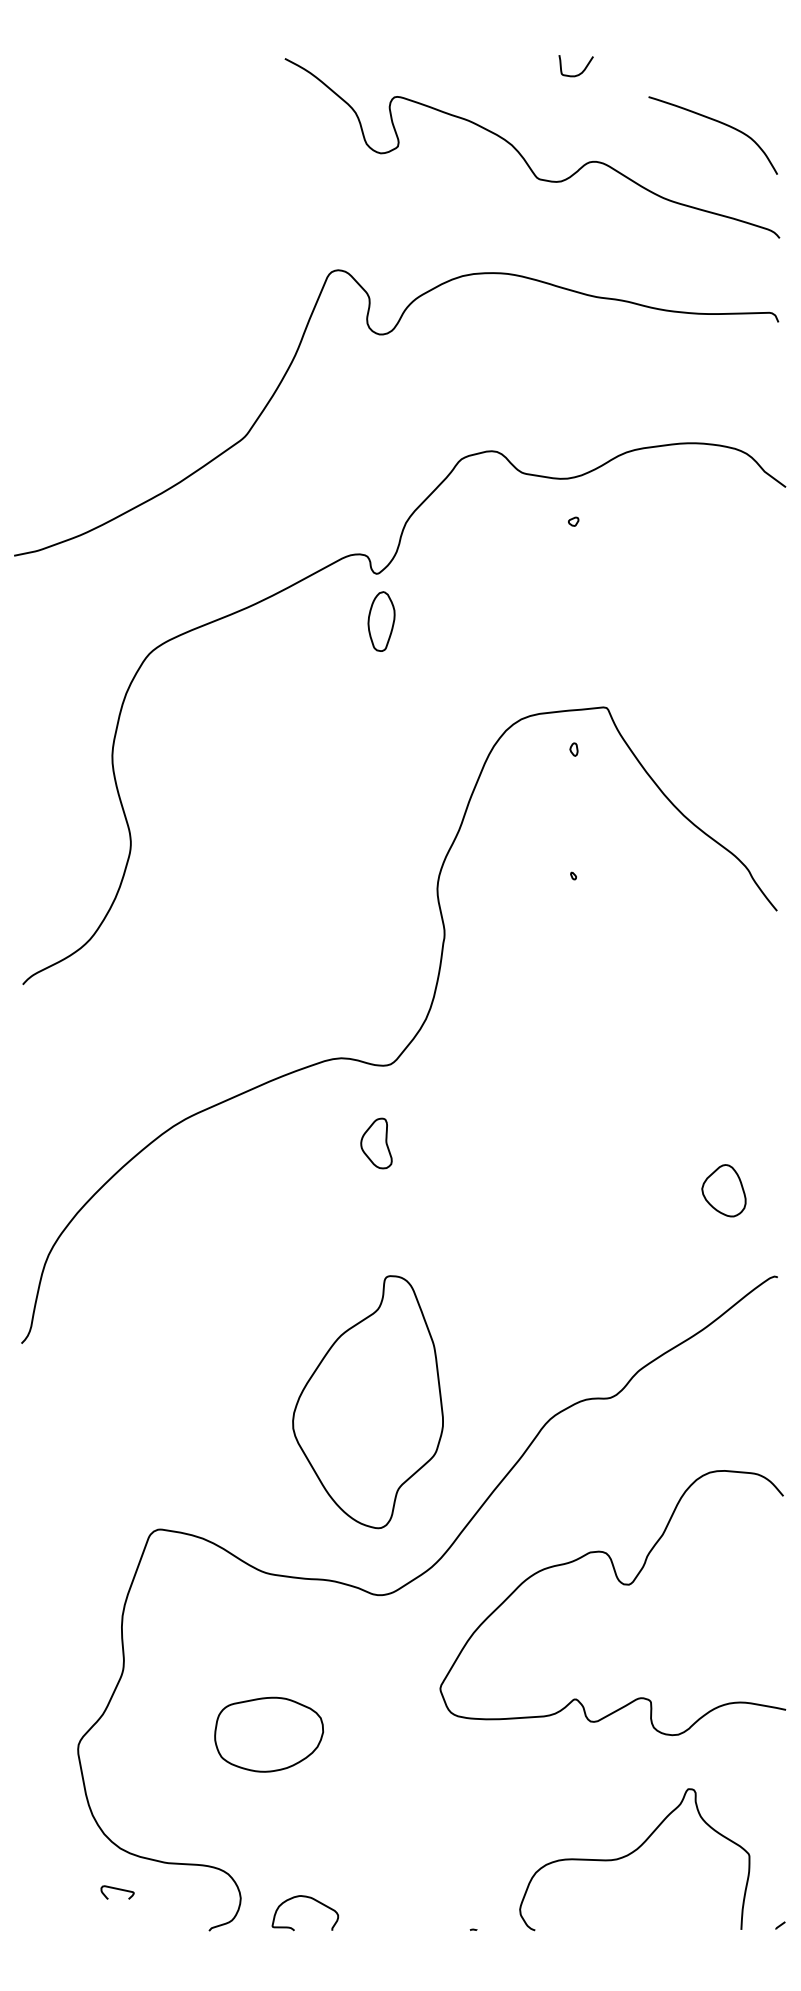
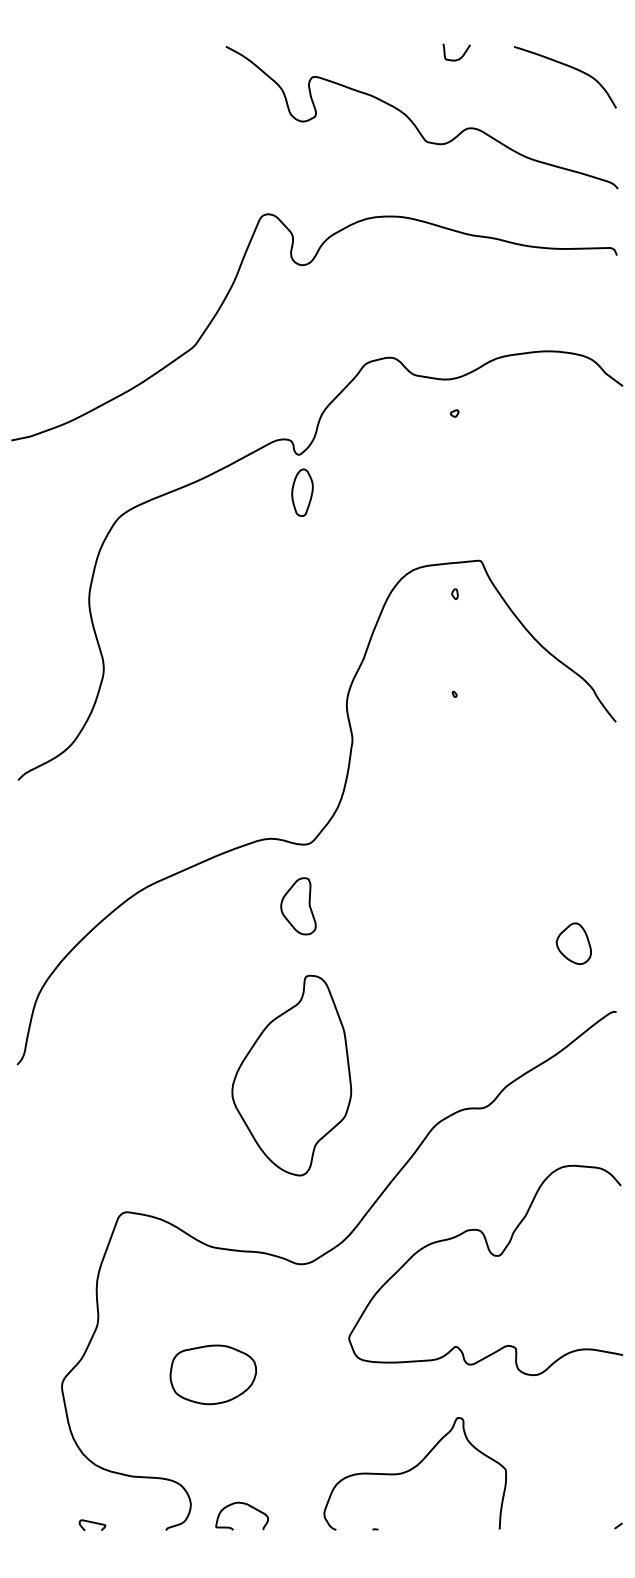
curve: (717, 122) -> (568, 67), moved
part: (376, 1143) -> (298, 906), size x1.43
part: (367, 1402) -> (291, 1075), moved
curve: (631, 1854) -> (412, 1469), moved
curve: (119, 1890) -> (94, 1523), moved

